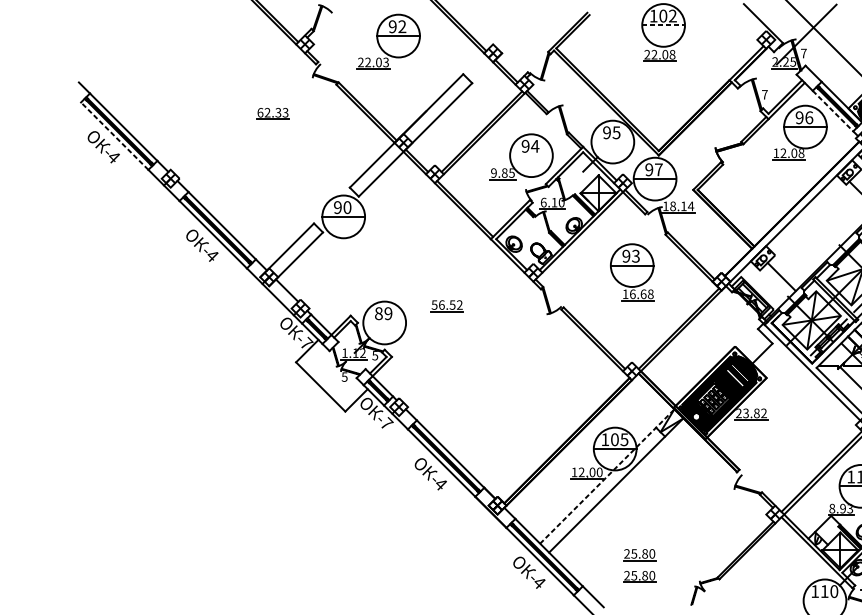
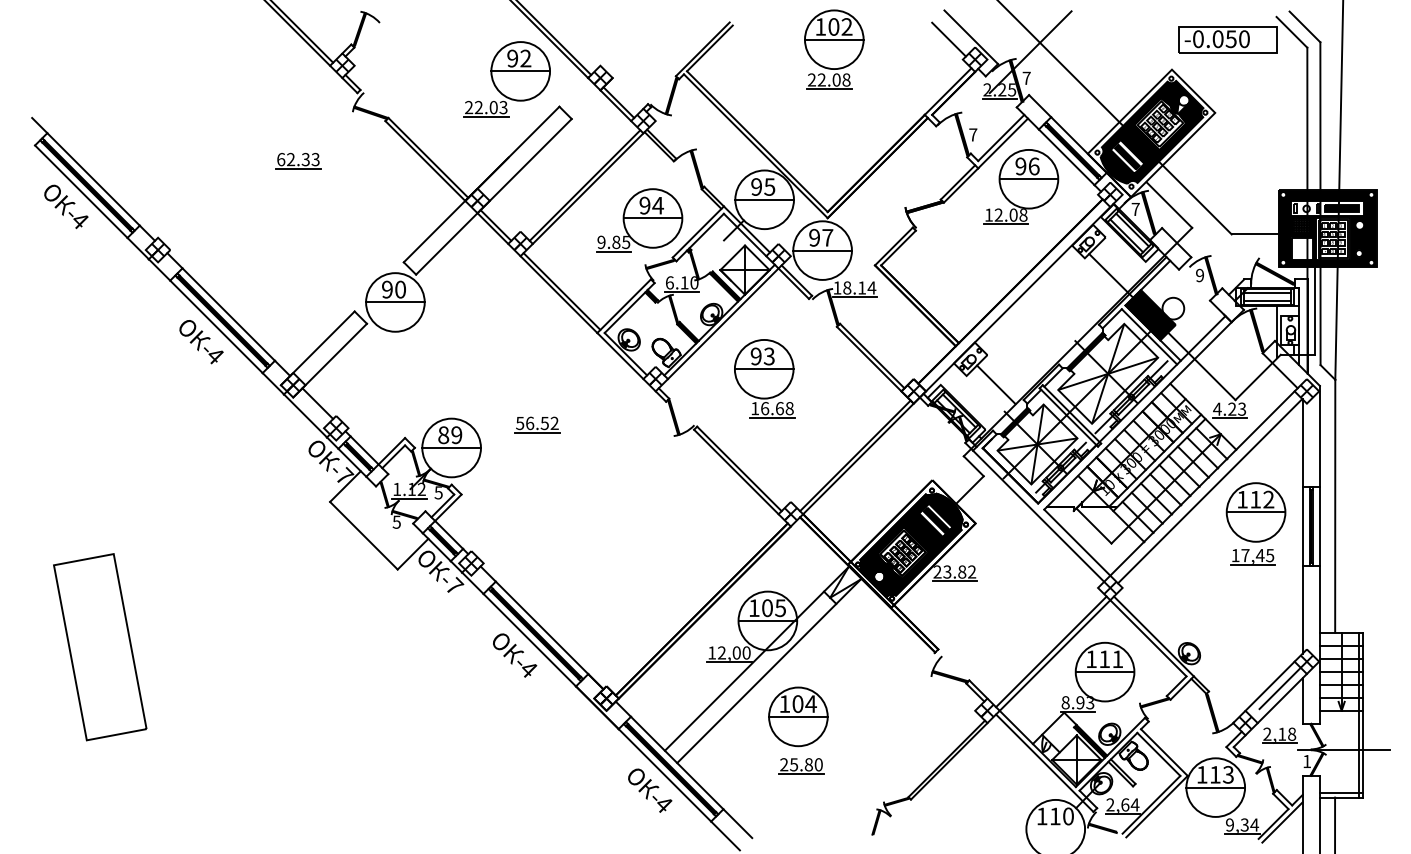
line: (663, 25) -> (834, 39), dashed -> solid
line: (746, 25) -> (948, 39), added
part: (388, 42) -> (506, 79), moved
line: (833, 111) -> (1067, 157), dashed -> solid
line: (114, 136) -> (80, 191), dashed -> solid
line: (612, 141) -> (764, 199), added
line: (531, 155) -> (652, 218), added
part: (632, 272) -> (764, 378), moved
line: (384, 323) -> (451, 448), added
part: (128, 468) -> (100, 647), added
line: (606, 476) -> (756, 658), dashed -> solid
part: (637, 518) -> (798, 716), added
part: (639, 577) -> (801, 796), removed

